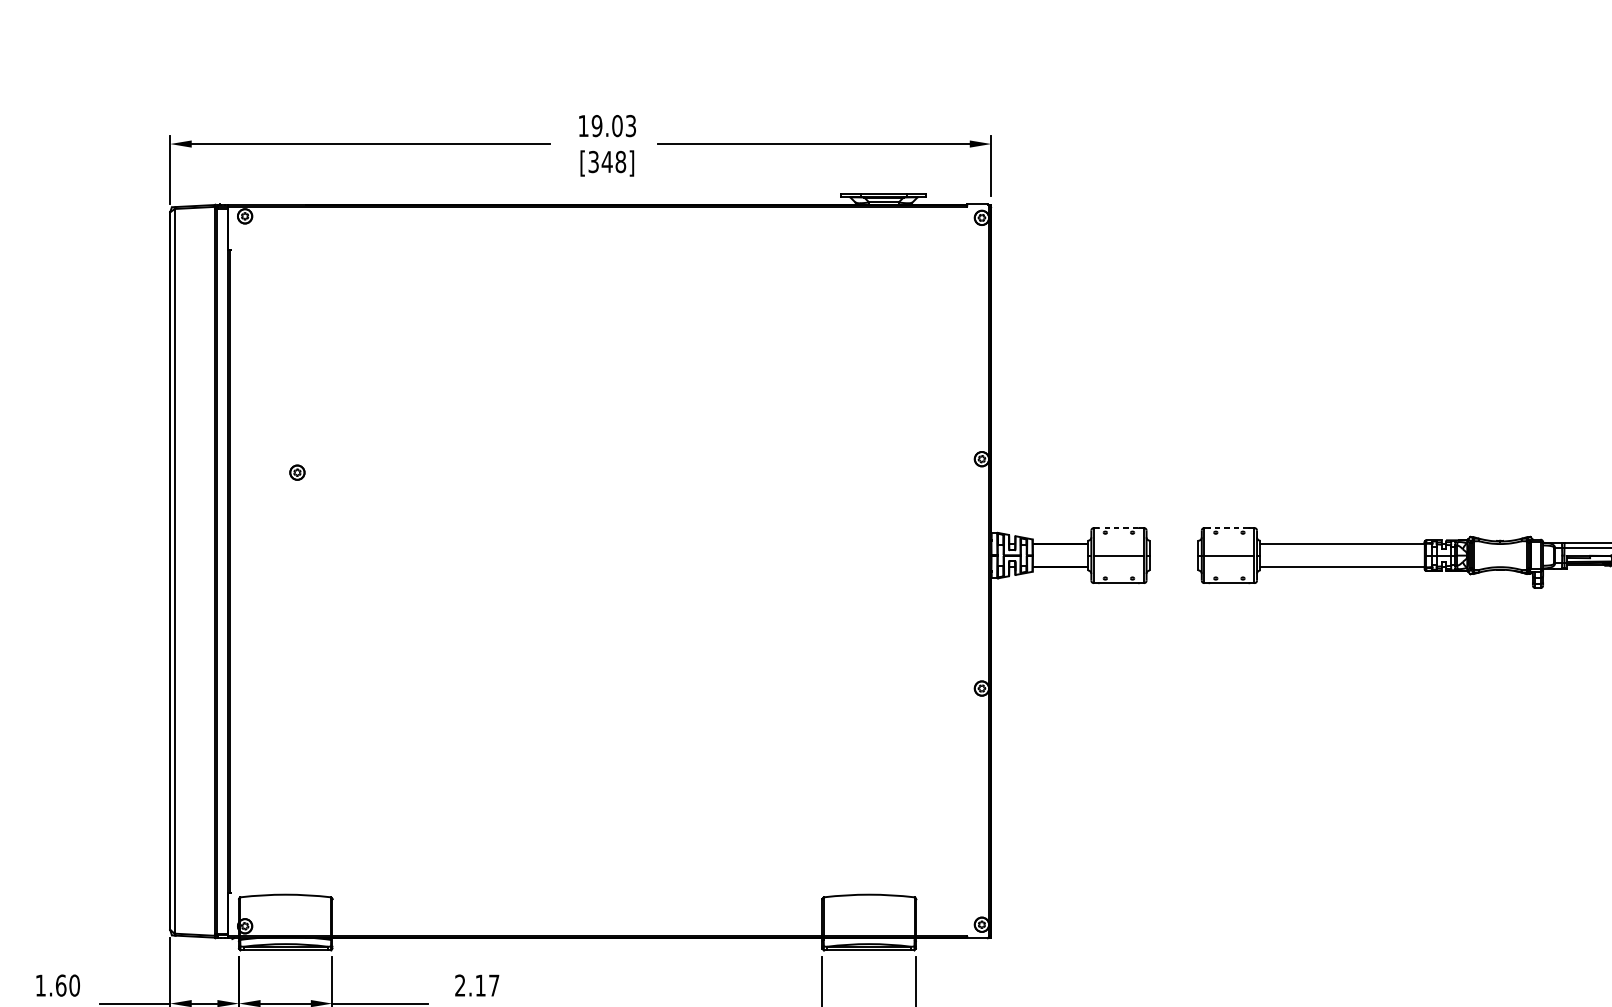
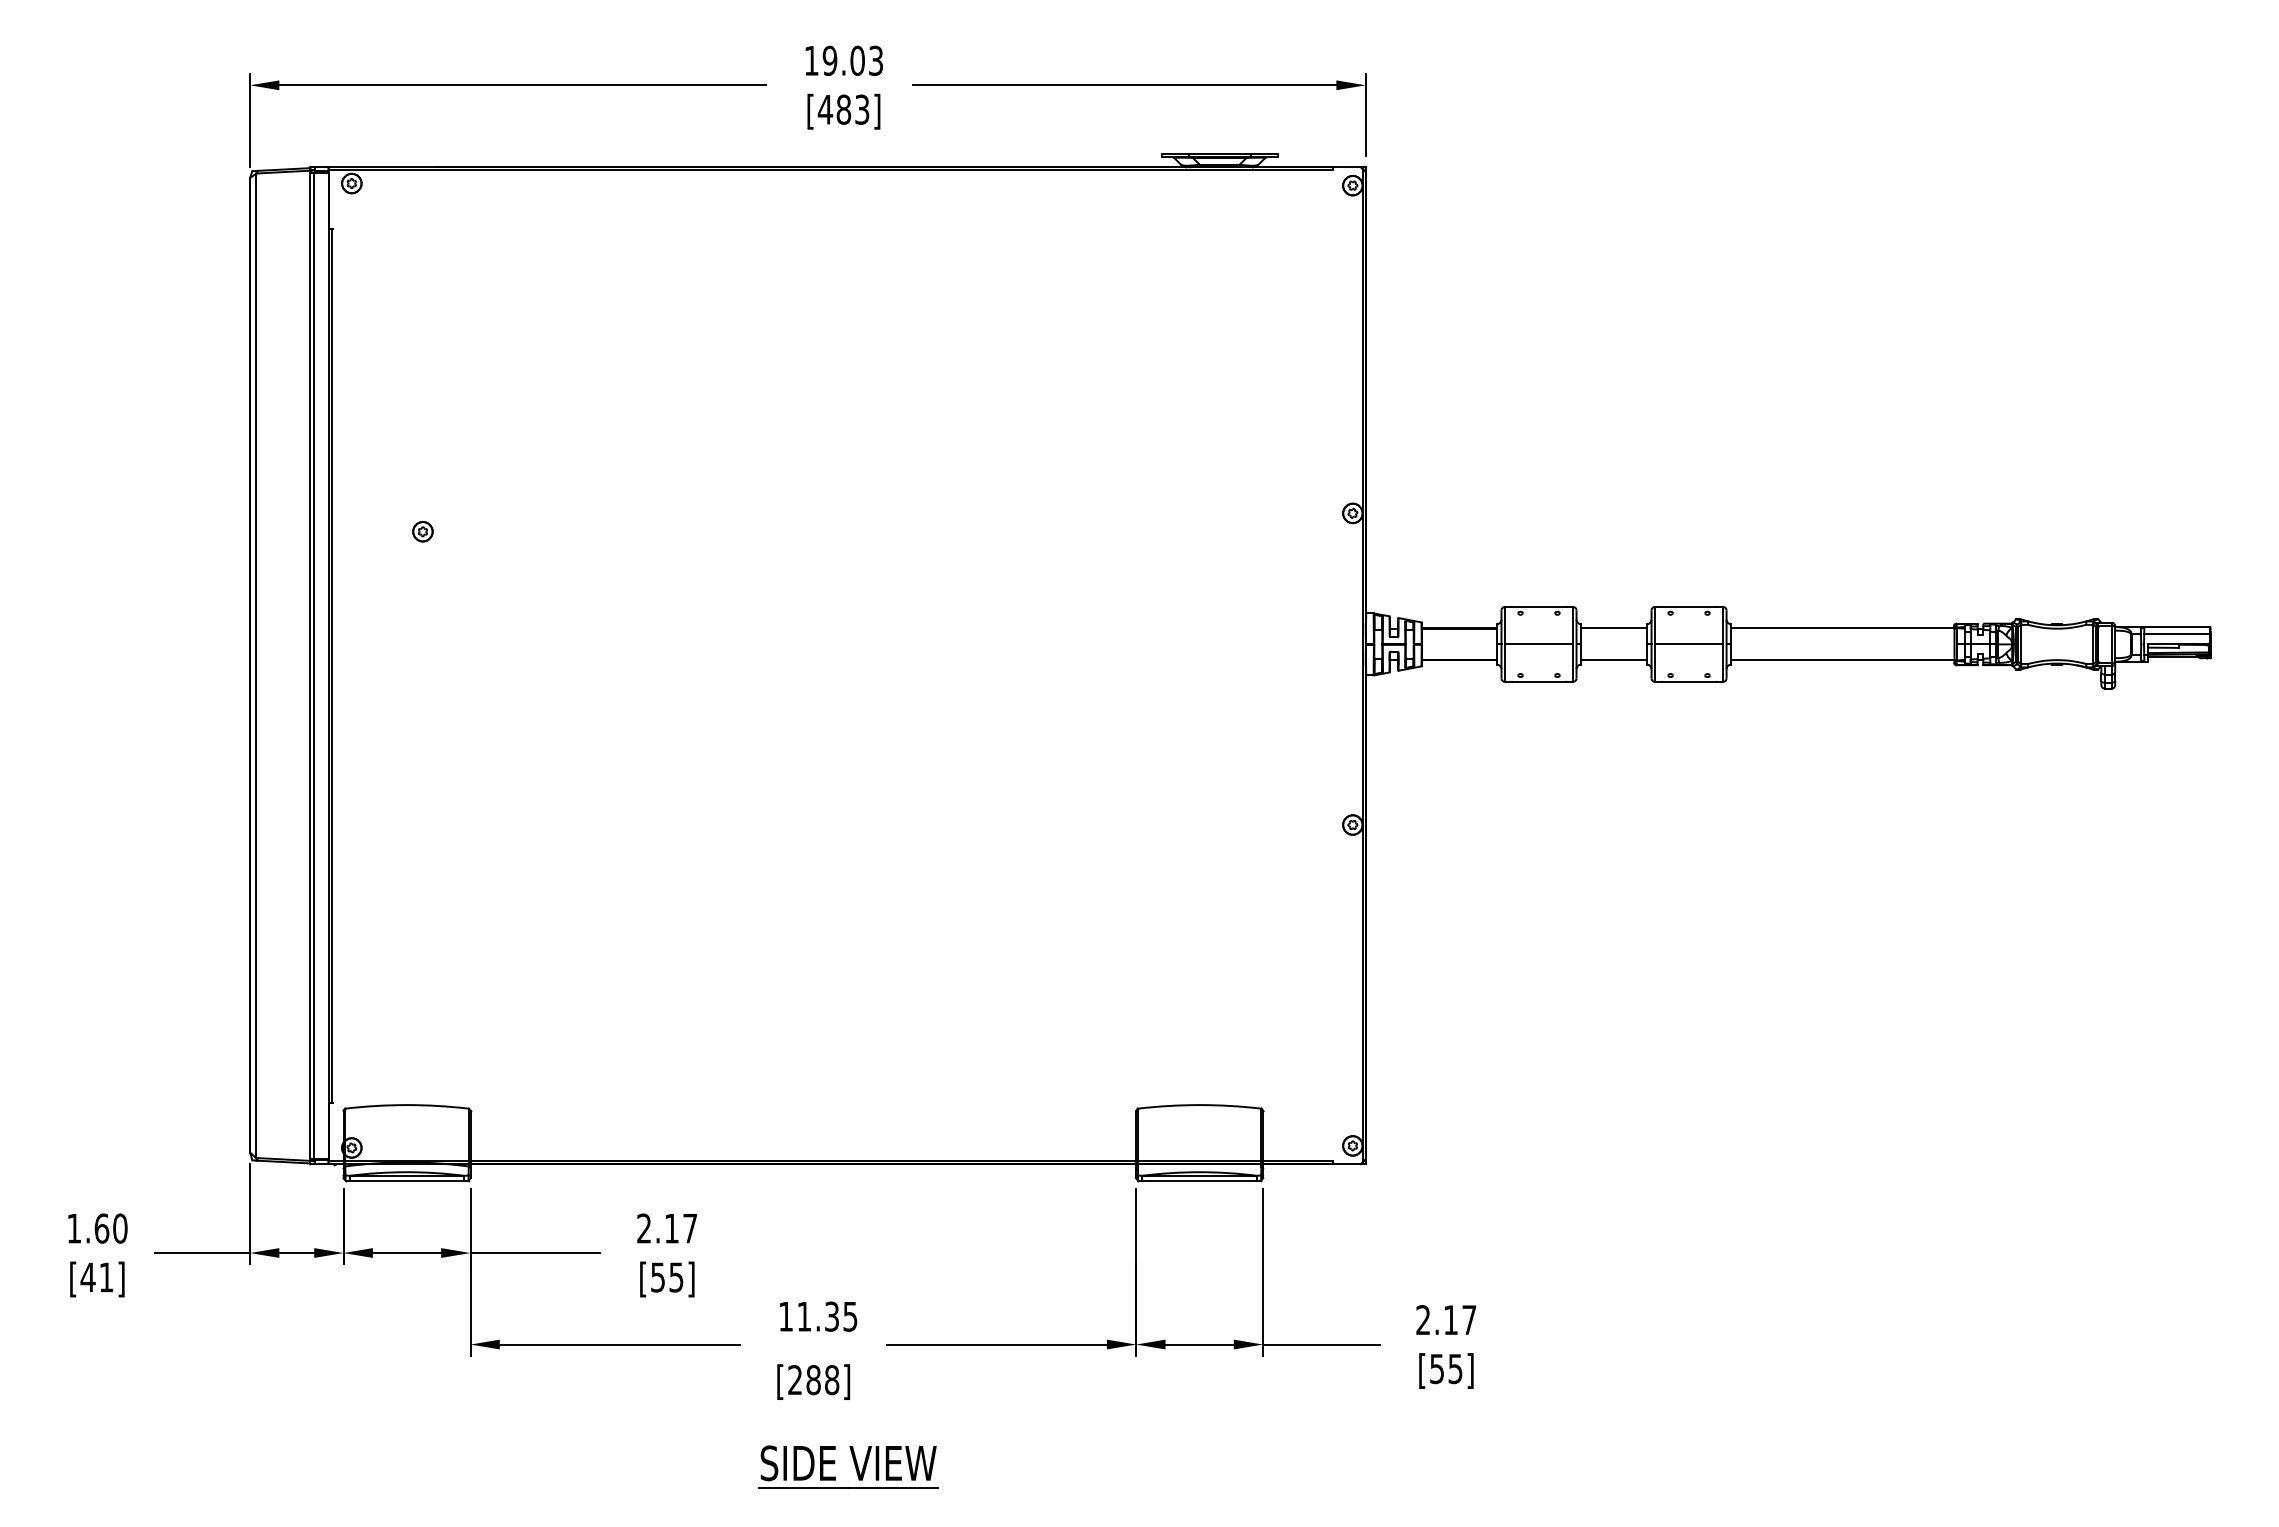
text: (607, 161) -> (843, 109), [348] -> [483]
line: (1118, 527) -> (1538, 606), dashed -> solid
line: (1229, 527) -> (1689, 606), dashed -> solid
line: (1173, 543) -> (1613, 628), added
line: (1173, 567) -> (1613, 660), added

